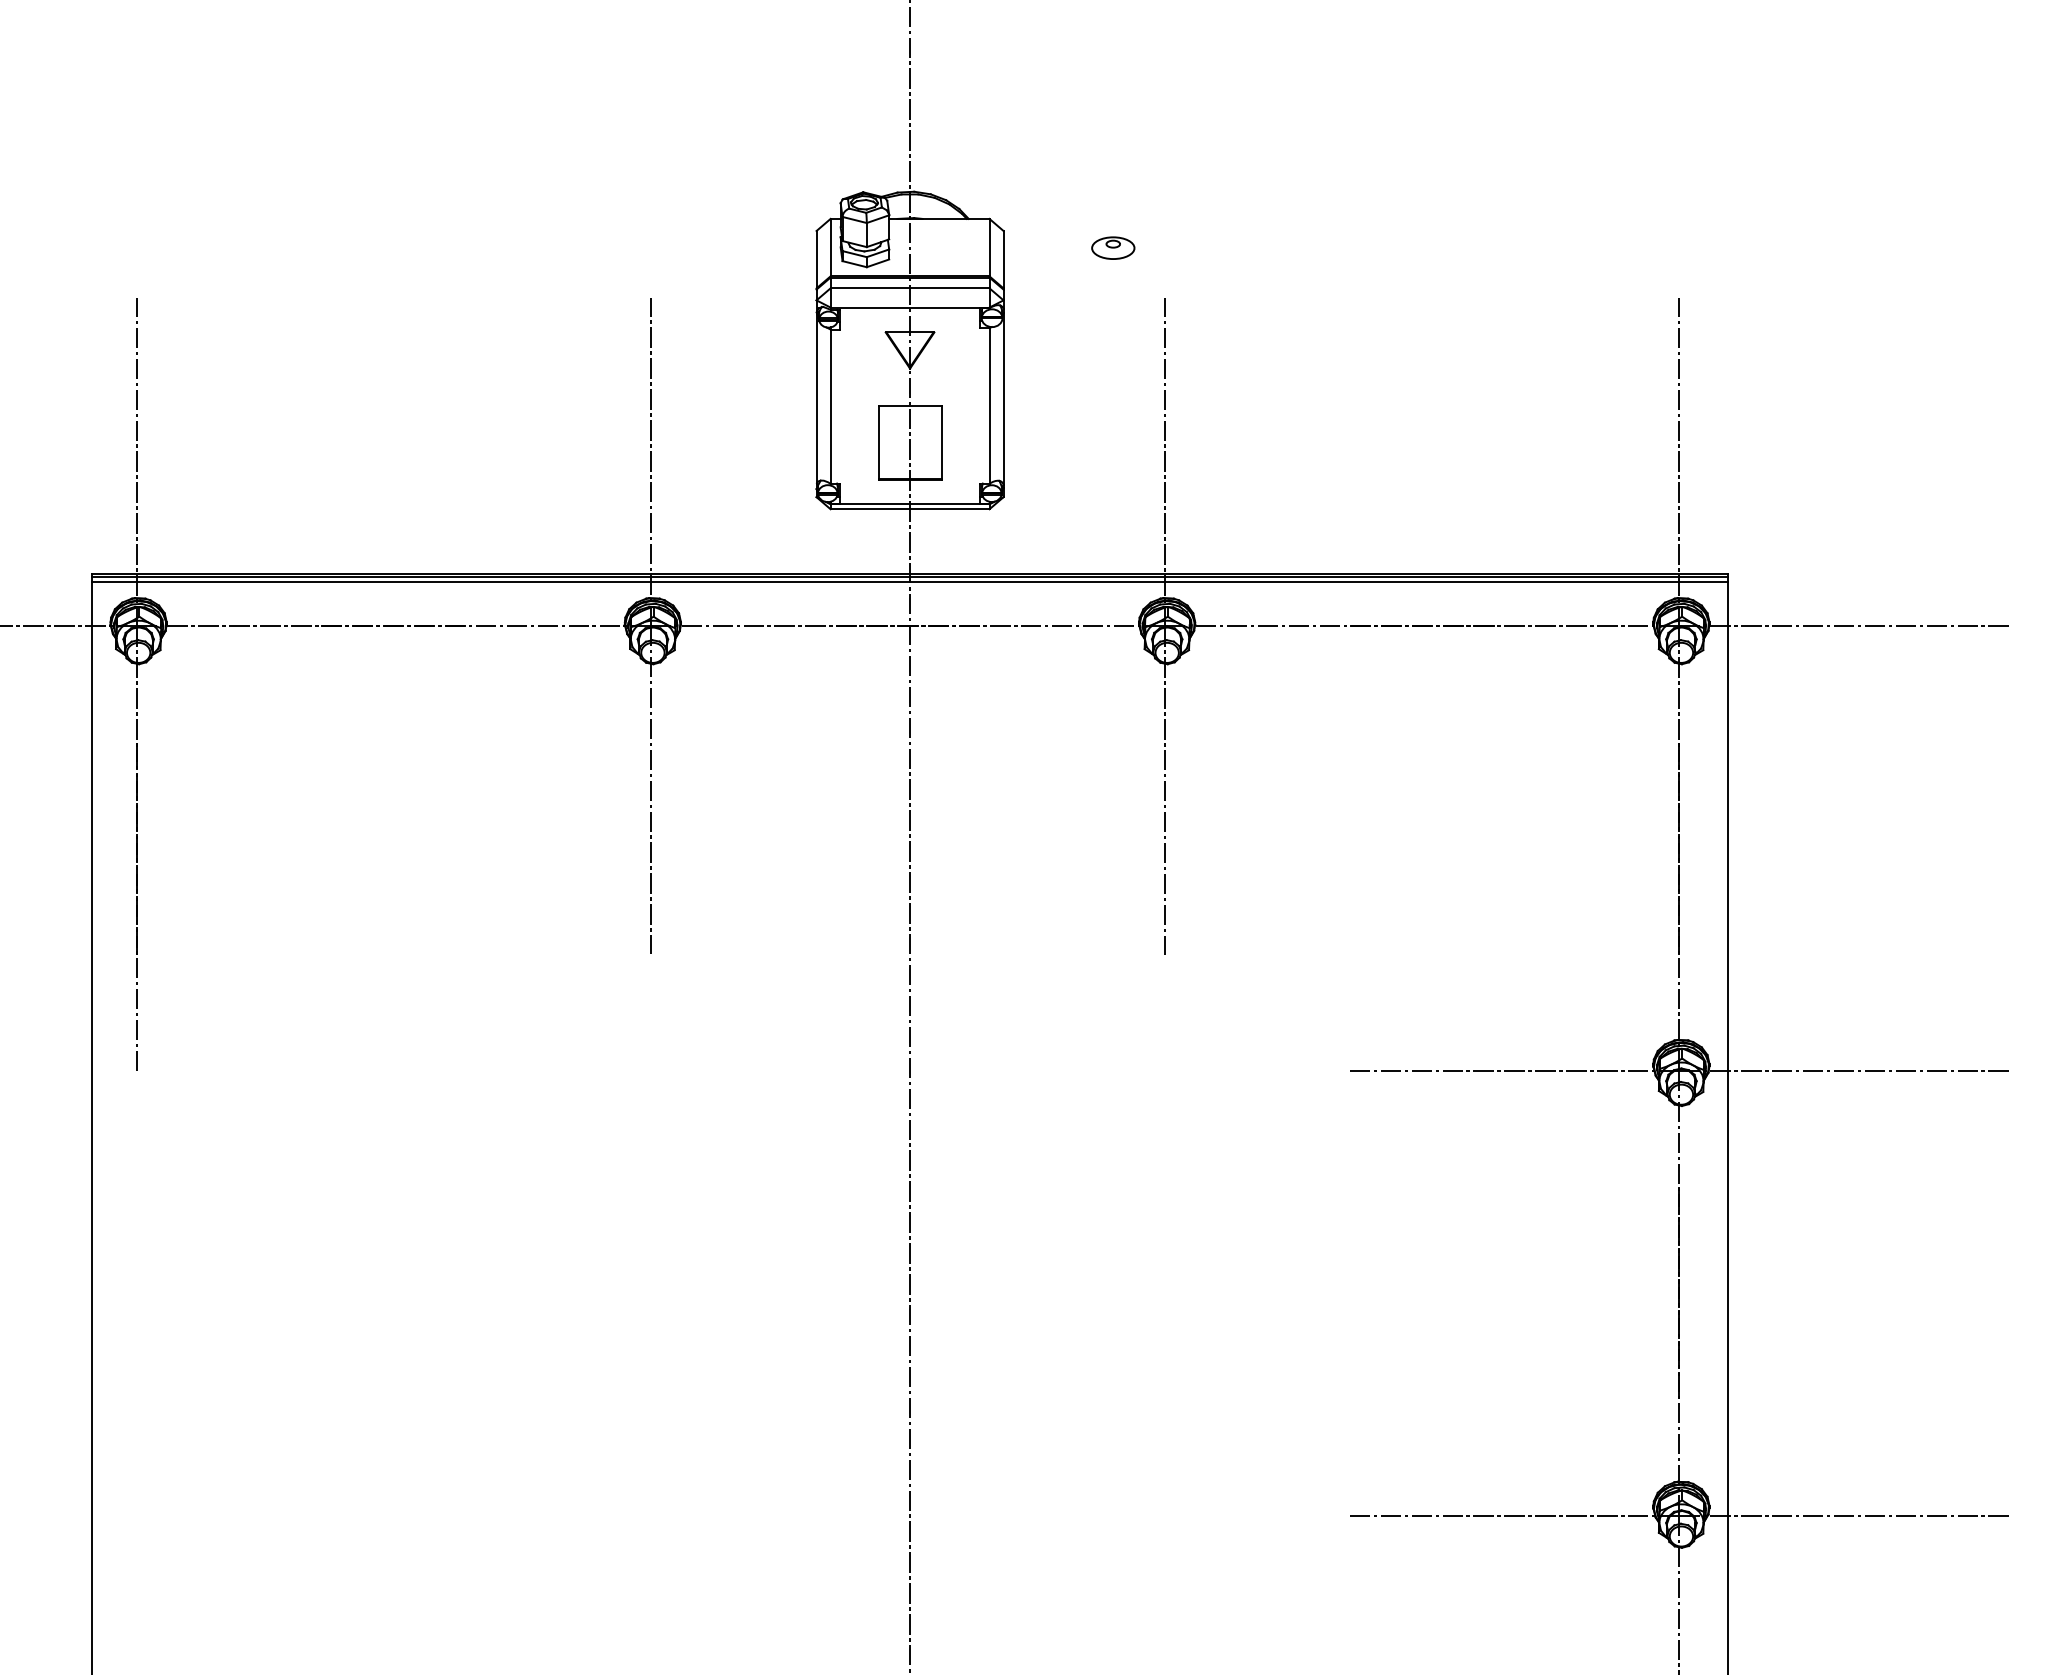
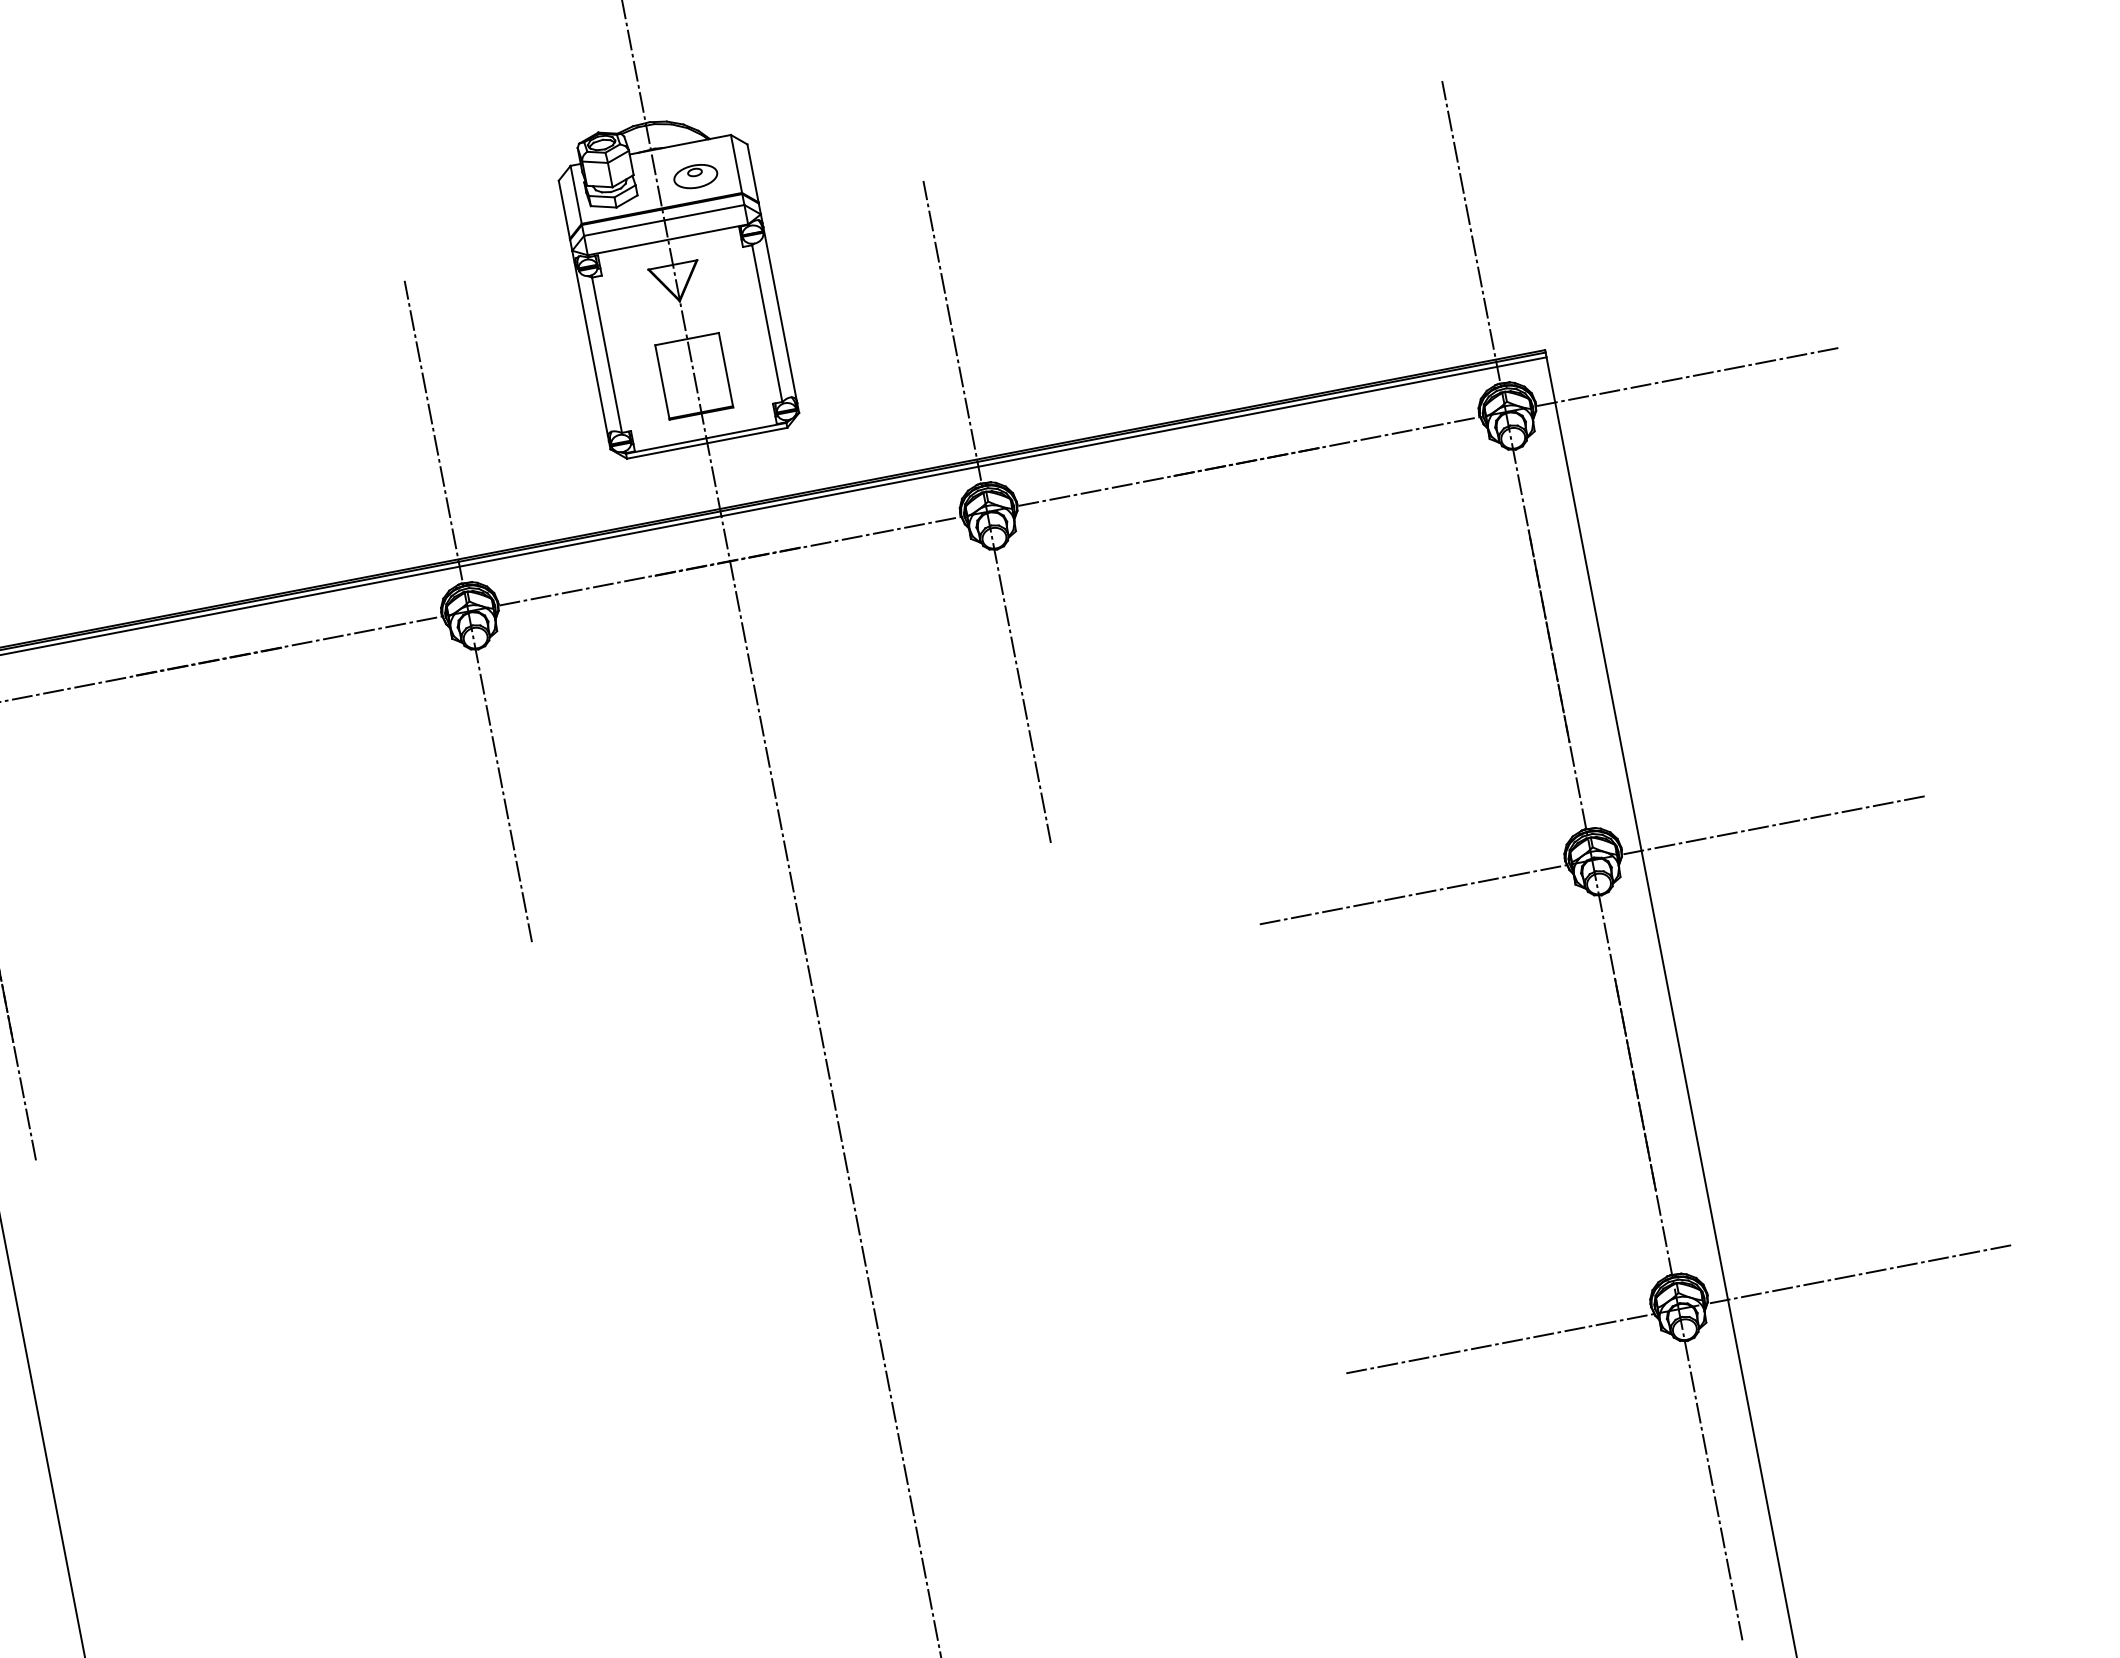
part: (1113, 247) -> (695, 175), moved

